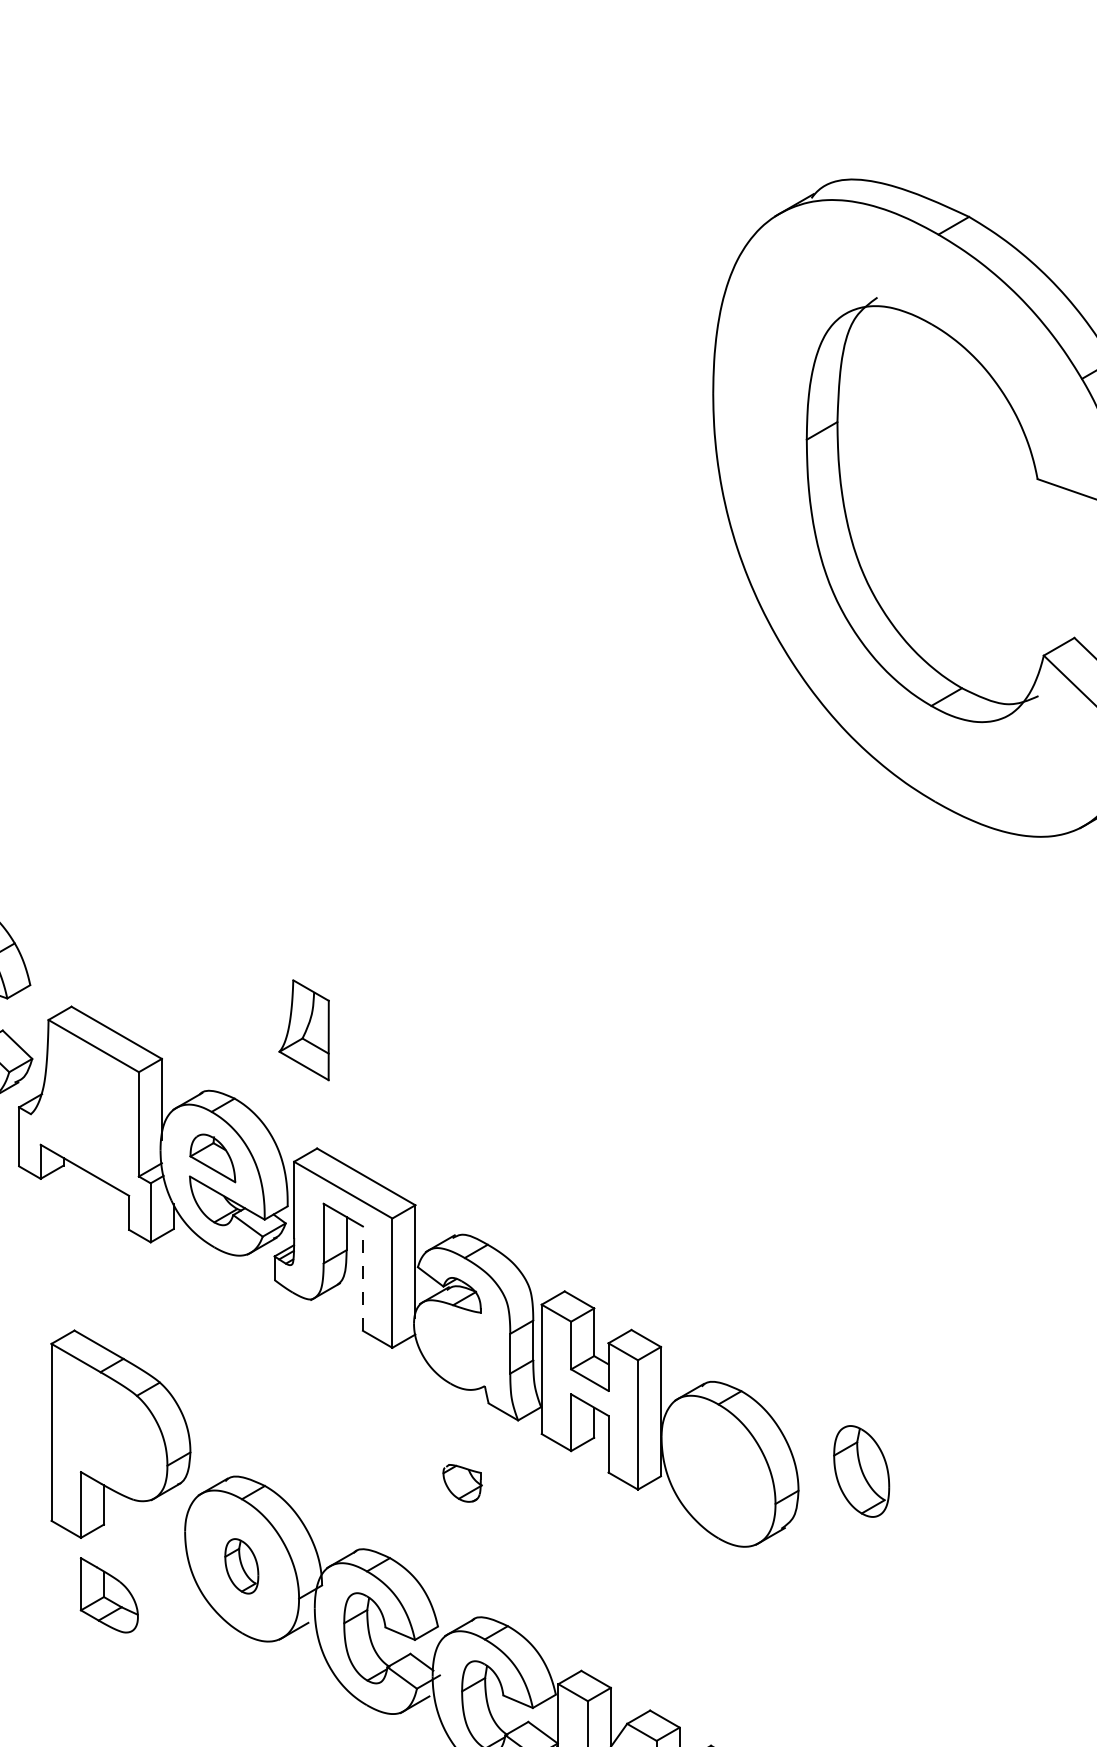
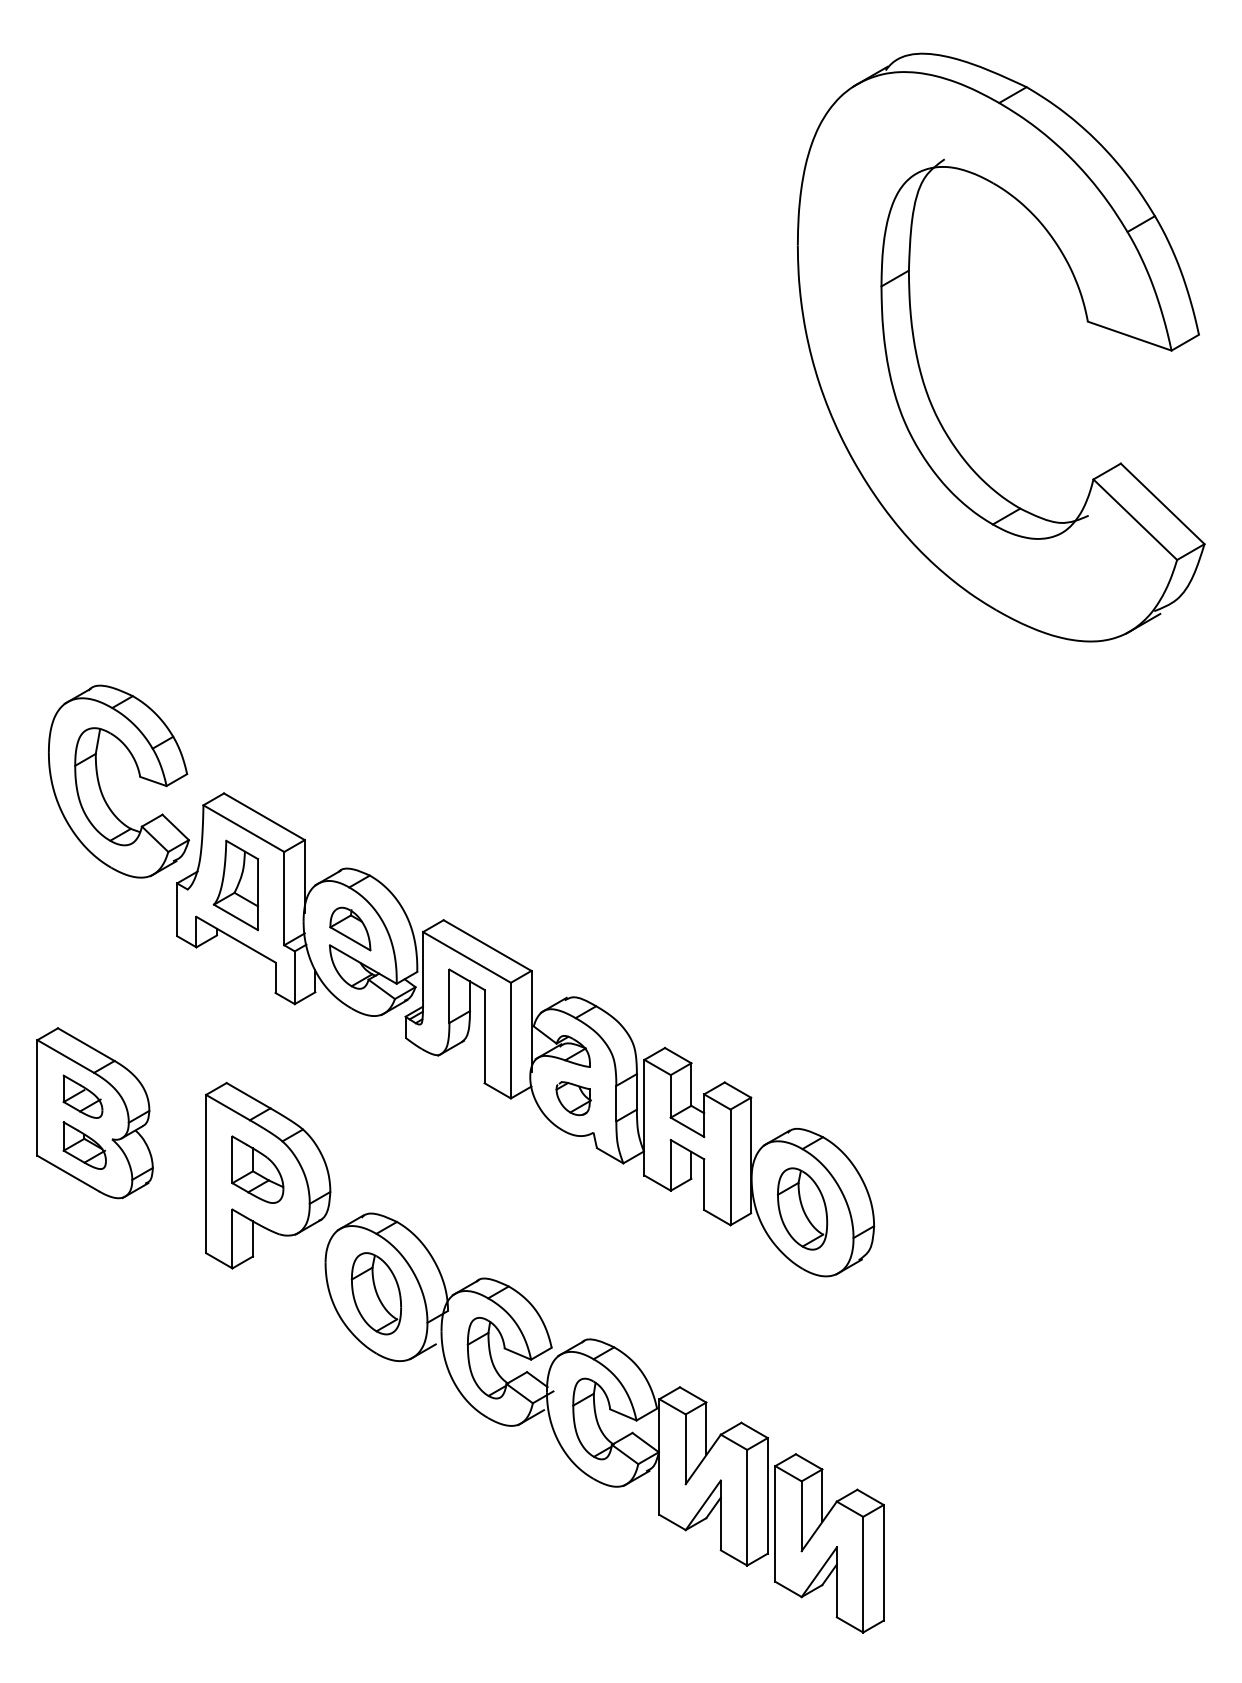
part: (303, 1030) -> (235, 885), moved
line: (362, 1278) -> (484, 1036), dashed -> solid
part: (861, 1470) -> (802, 1208), moved
part: (462, 1483) -> (573, 1098), moved
part: (240, 1565) -> (375, 1293), size x1.67
part: (108, 1595) -> (257, 1169), moved

